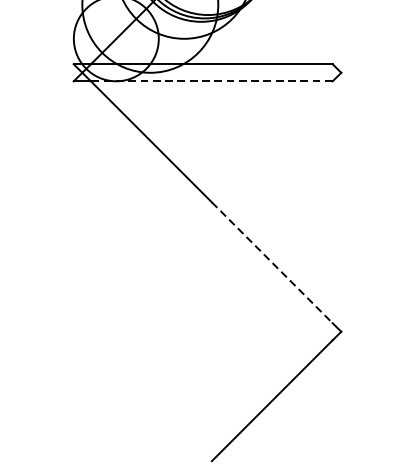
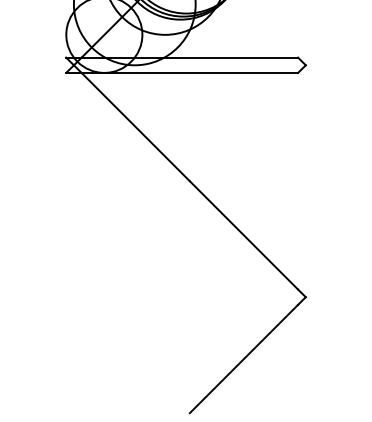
line: (211, 80) -> (189, 72), dashed -> solid
line: (271, 262) -> (243, 235), dashed -> solid

